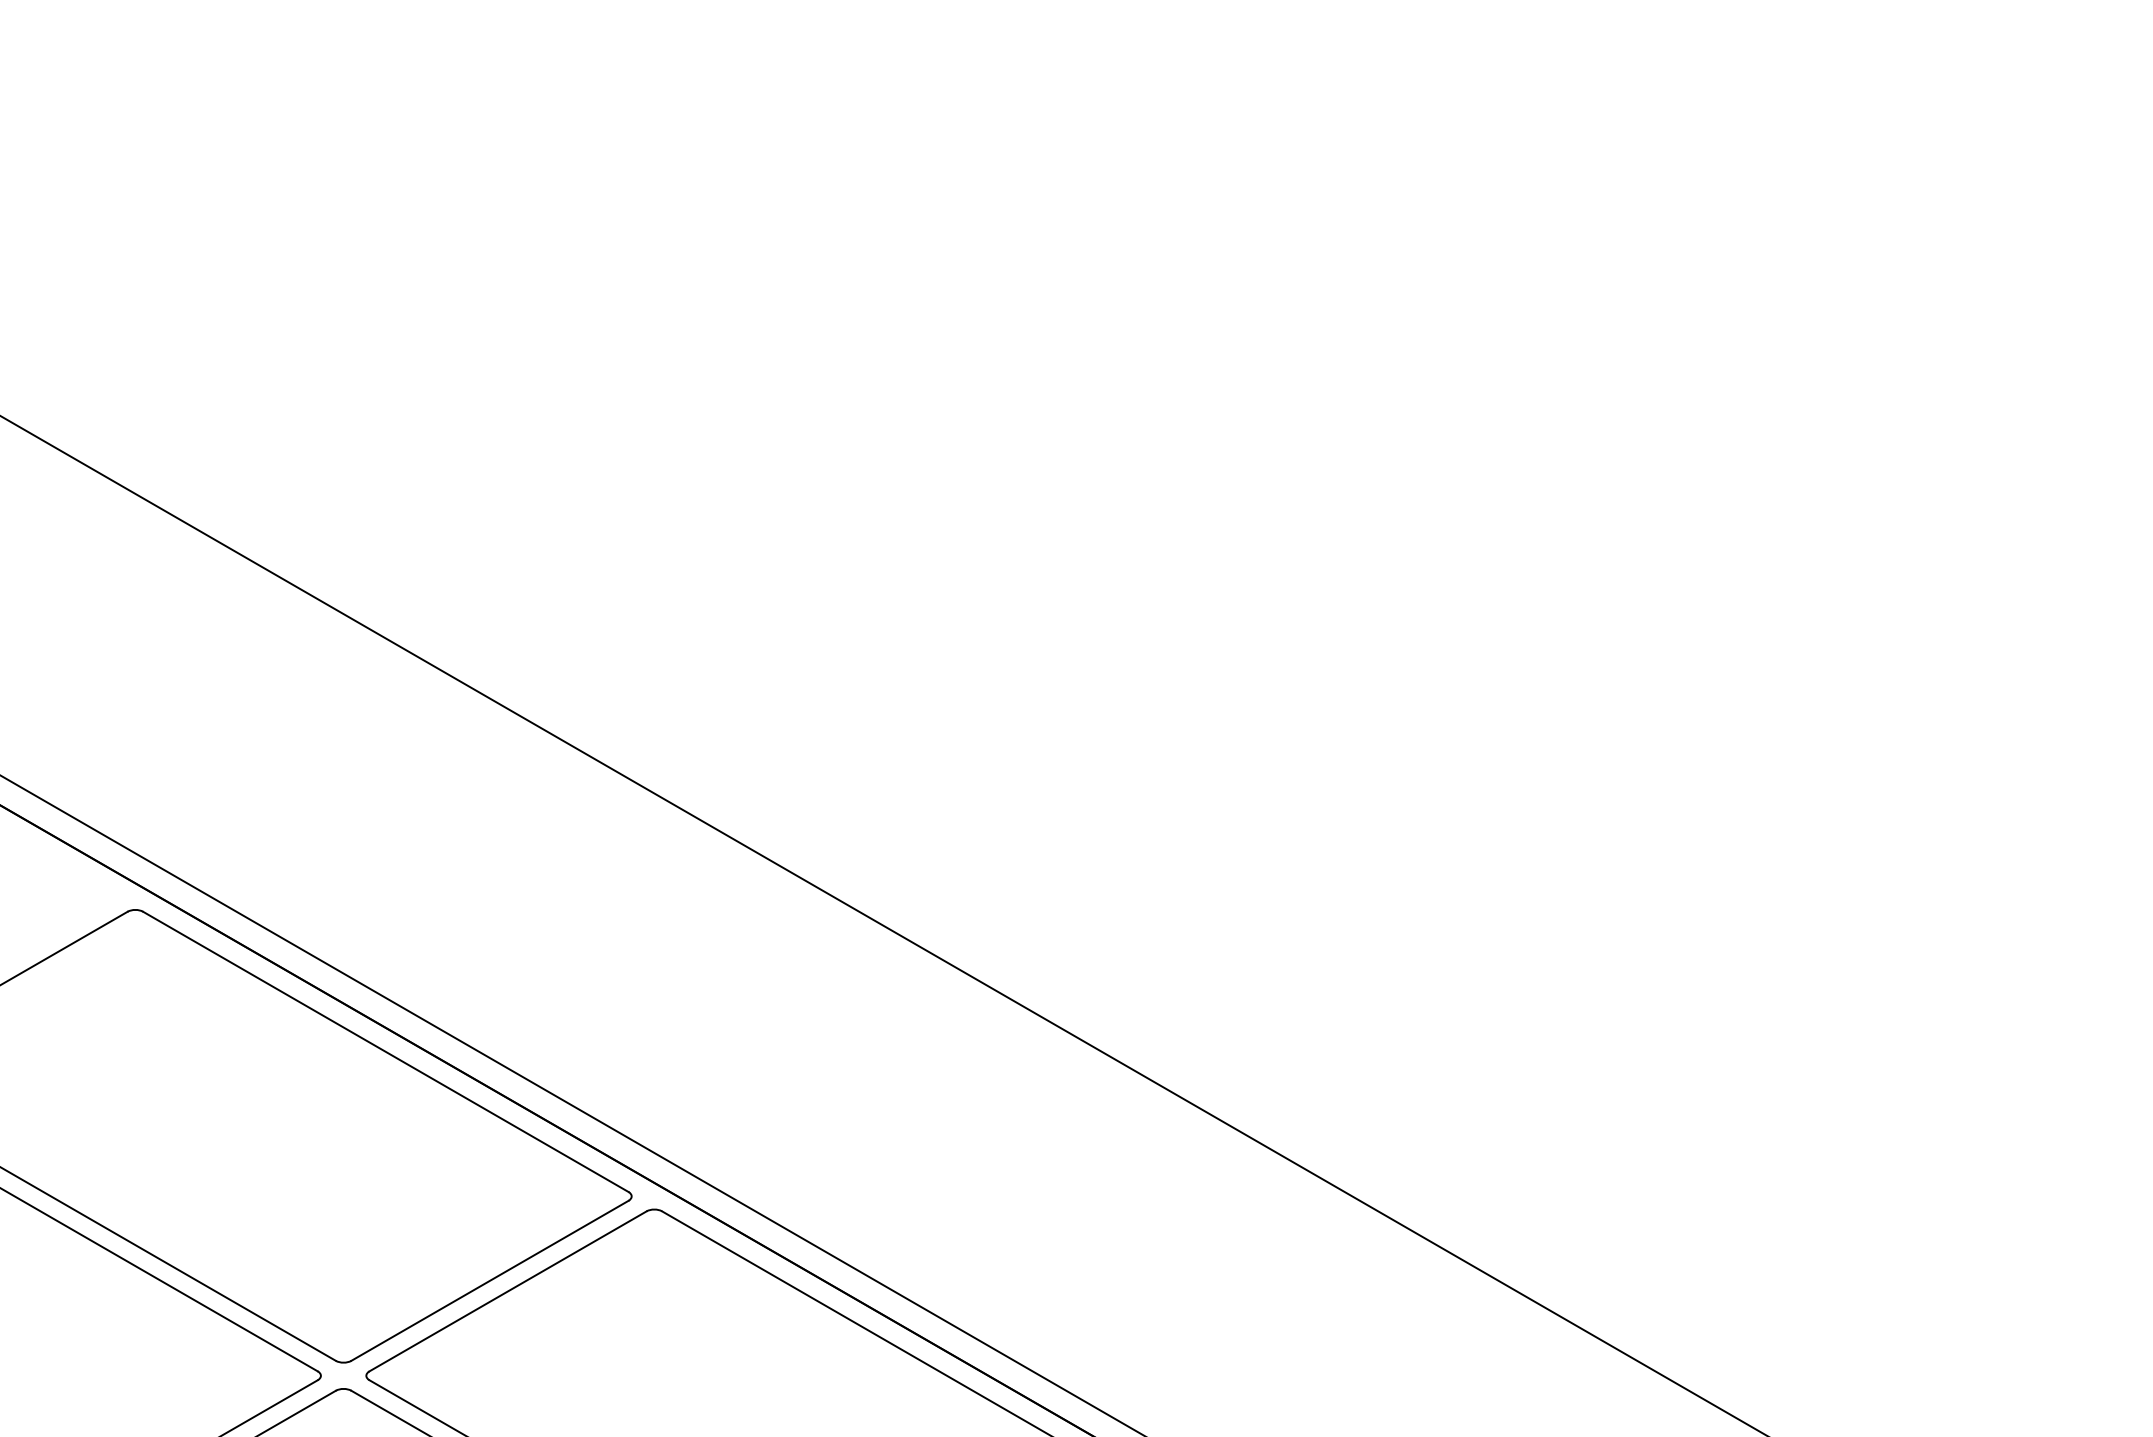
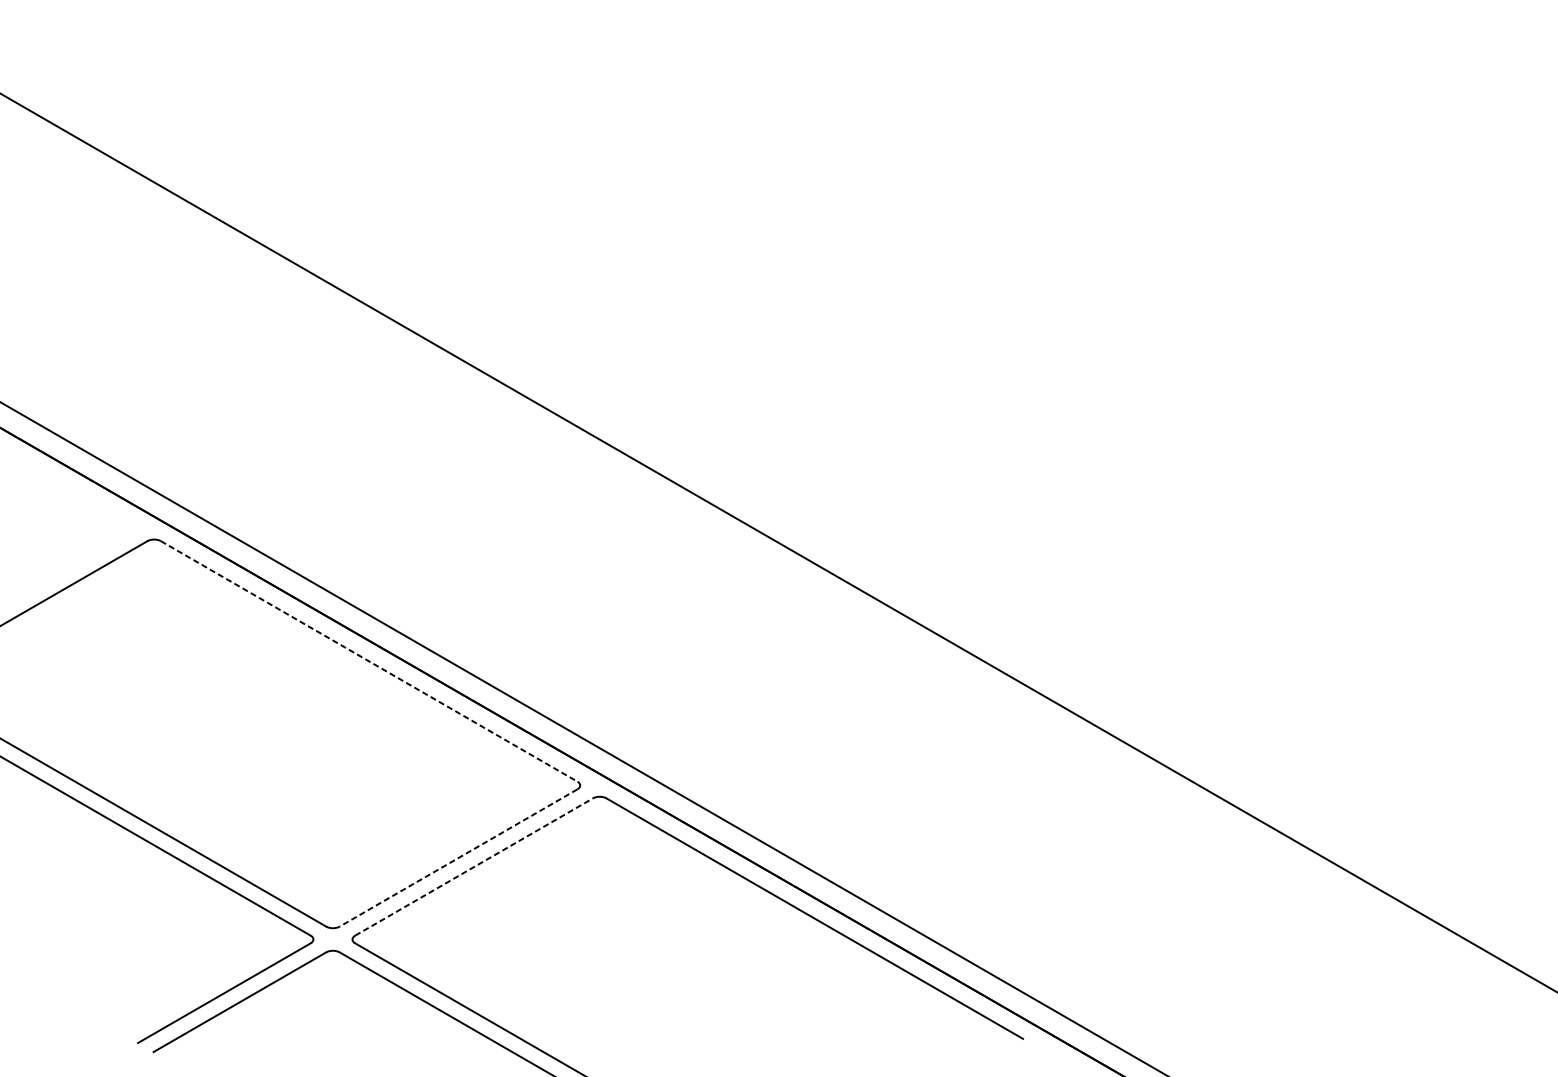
line: (386, 1052) -> (369, 661), solid -> dashed
line: (489, 1280) -> (458, 857), solid -> dashed
line: (508, 1291) -> (474, 867), solid -> dashed

